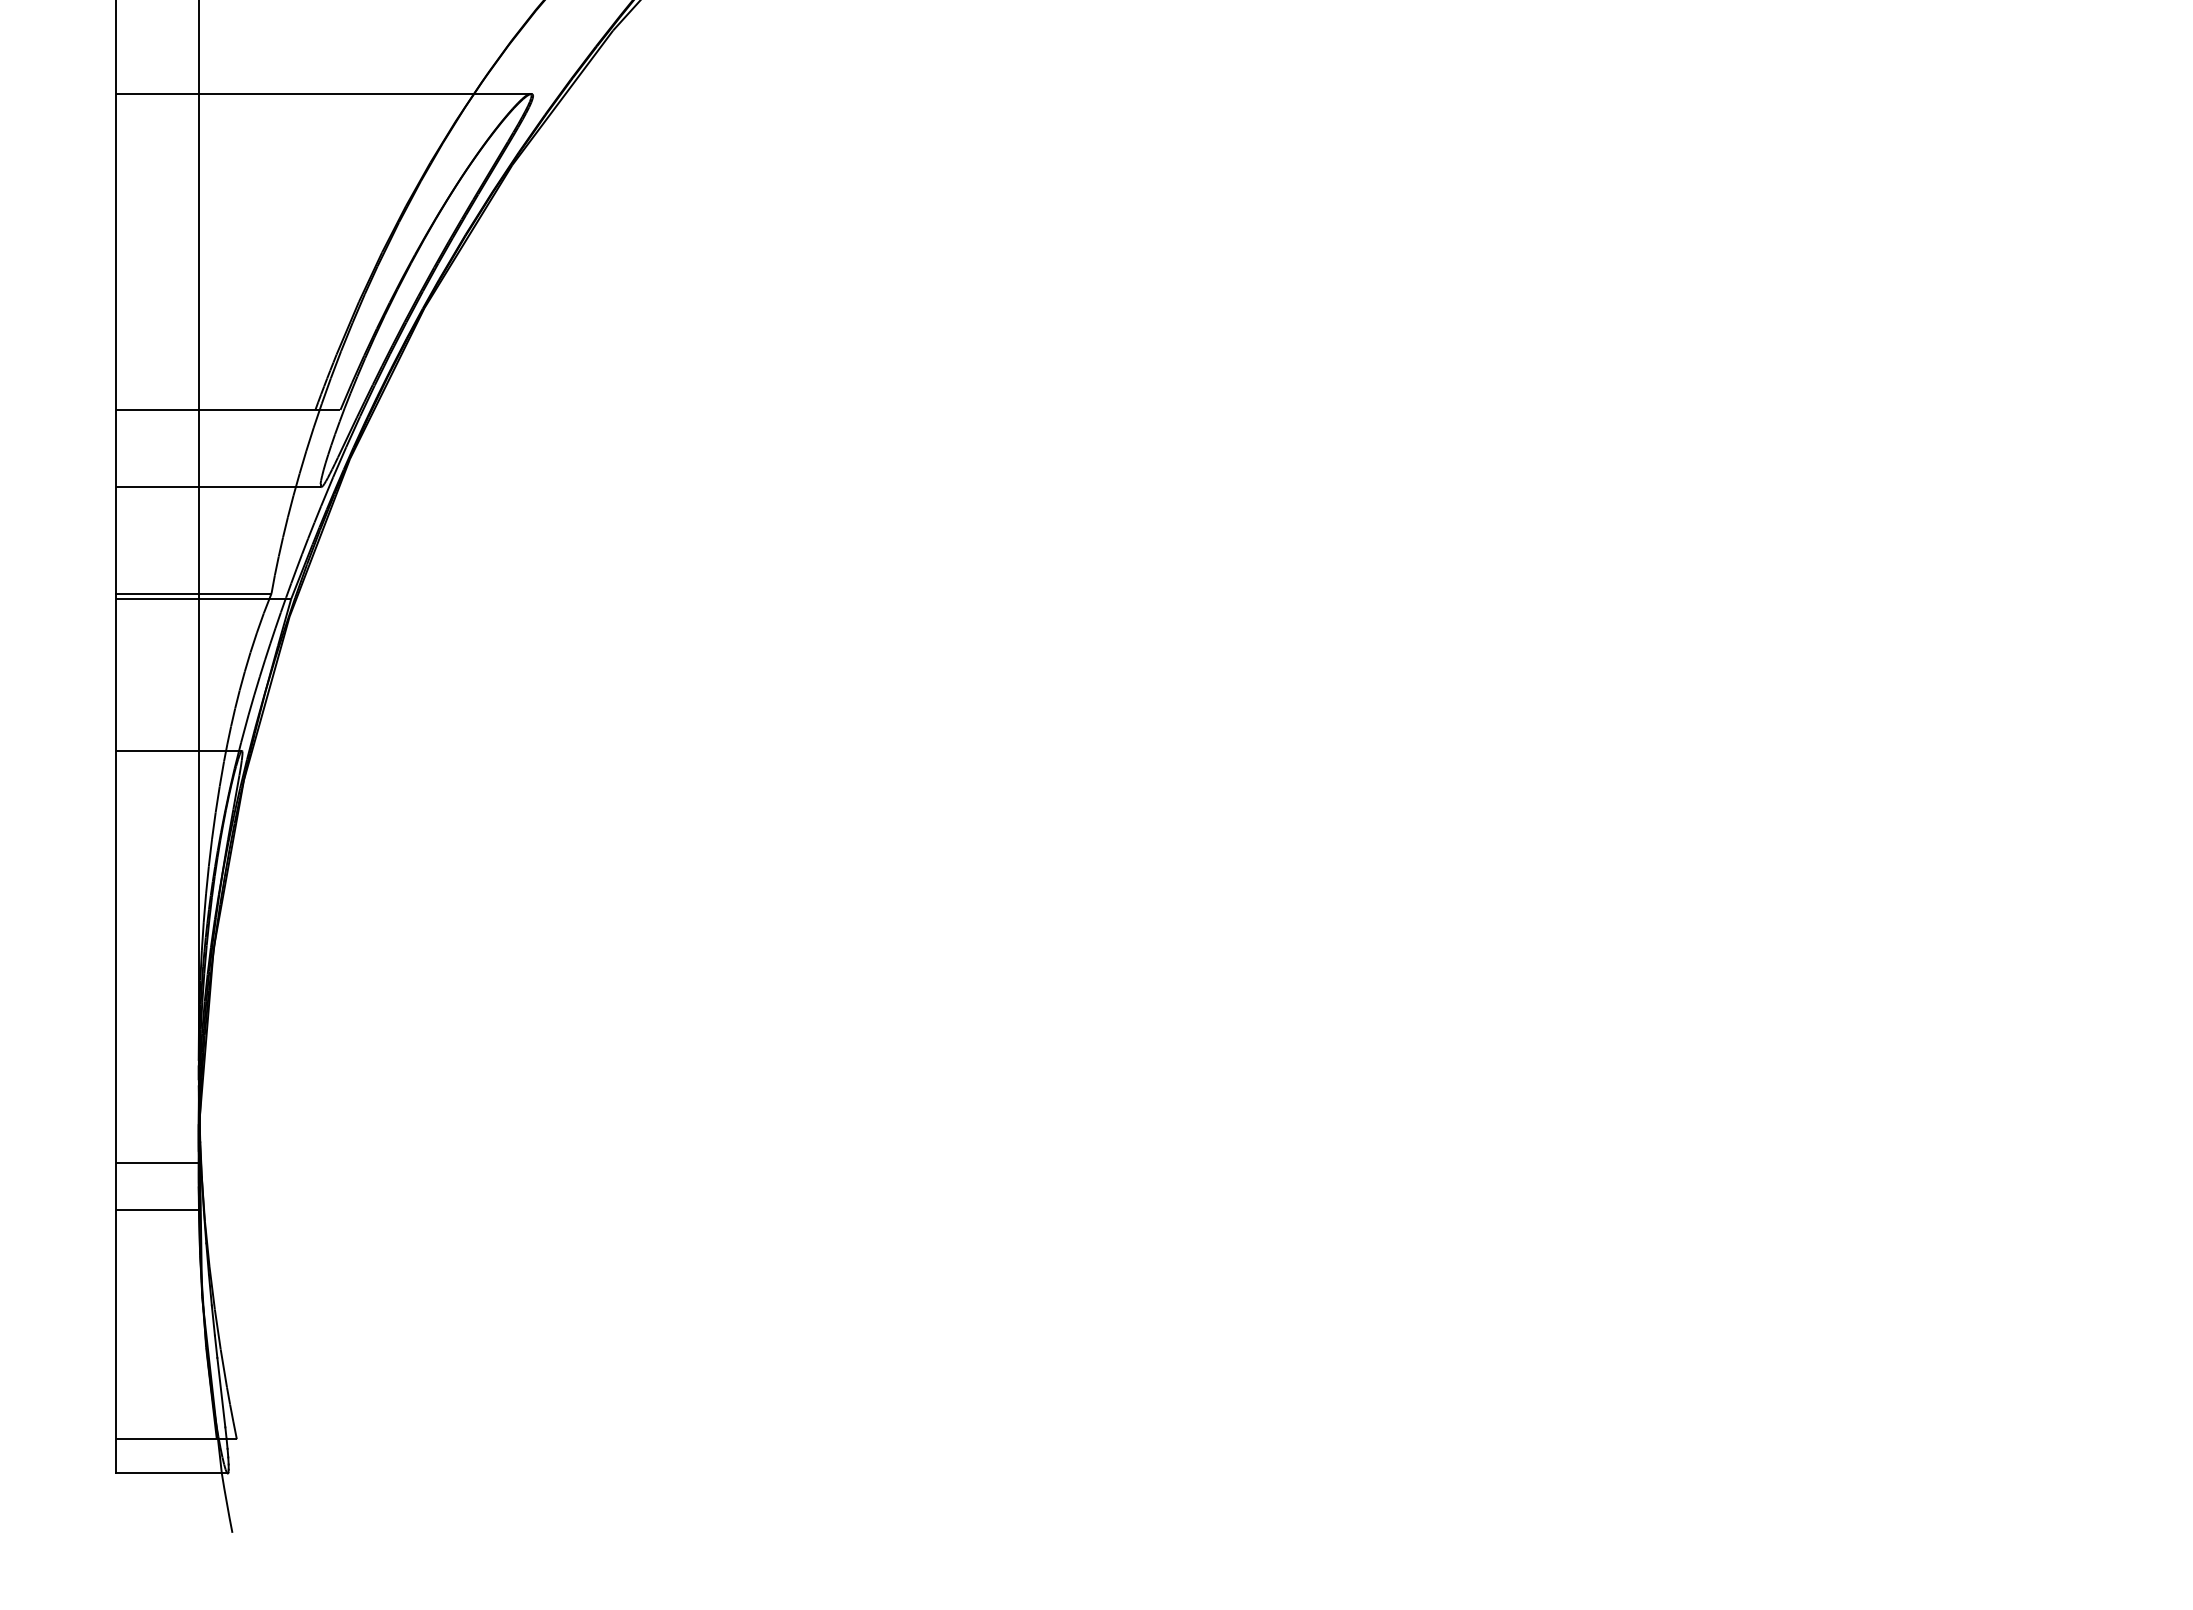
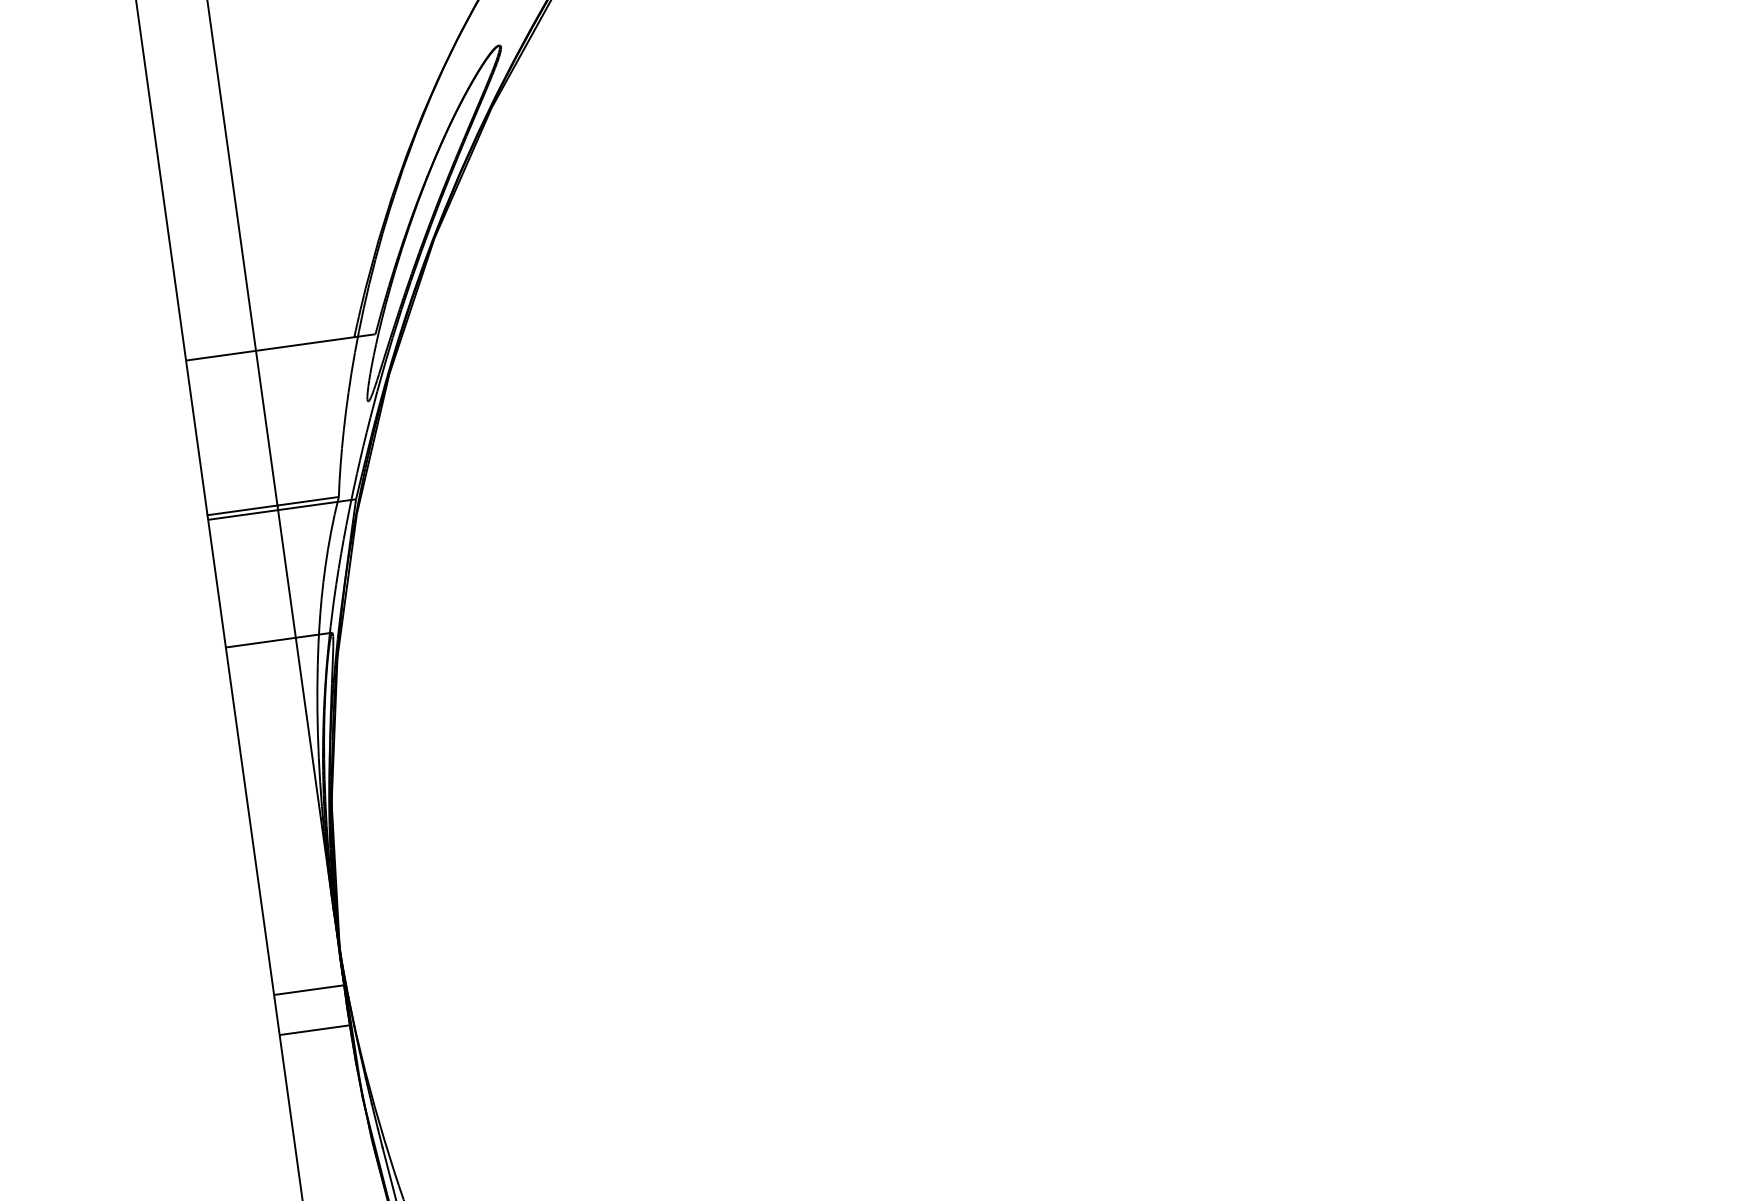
line: (323, 93) -> (324, 69), removed
line: (218, 487) -> (281, 413), removed

